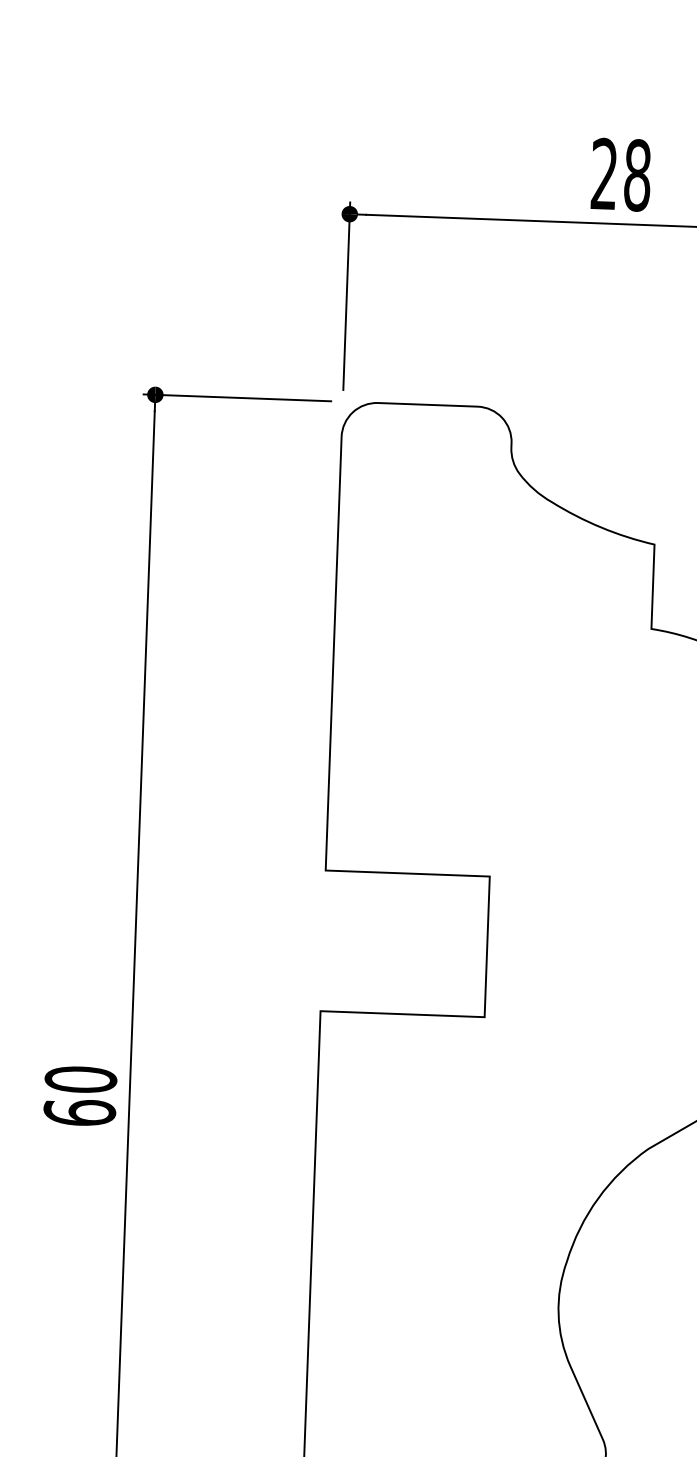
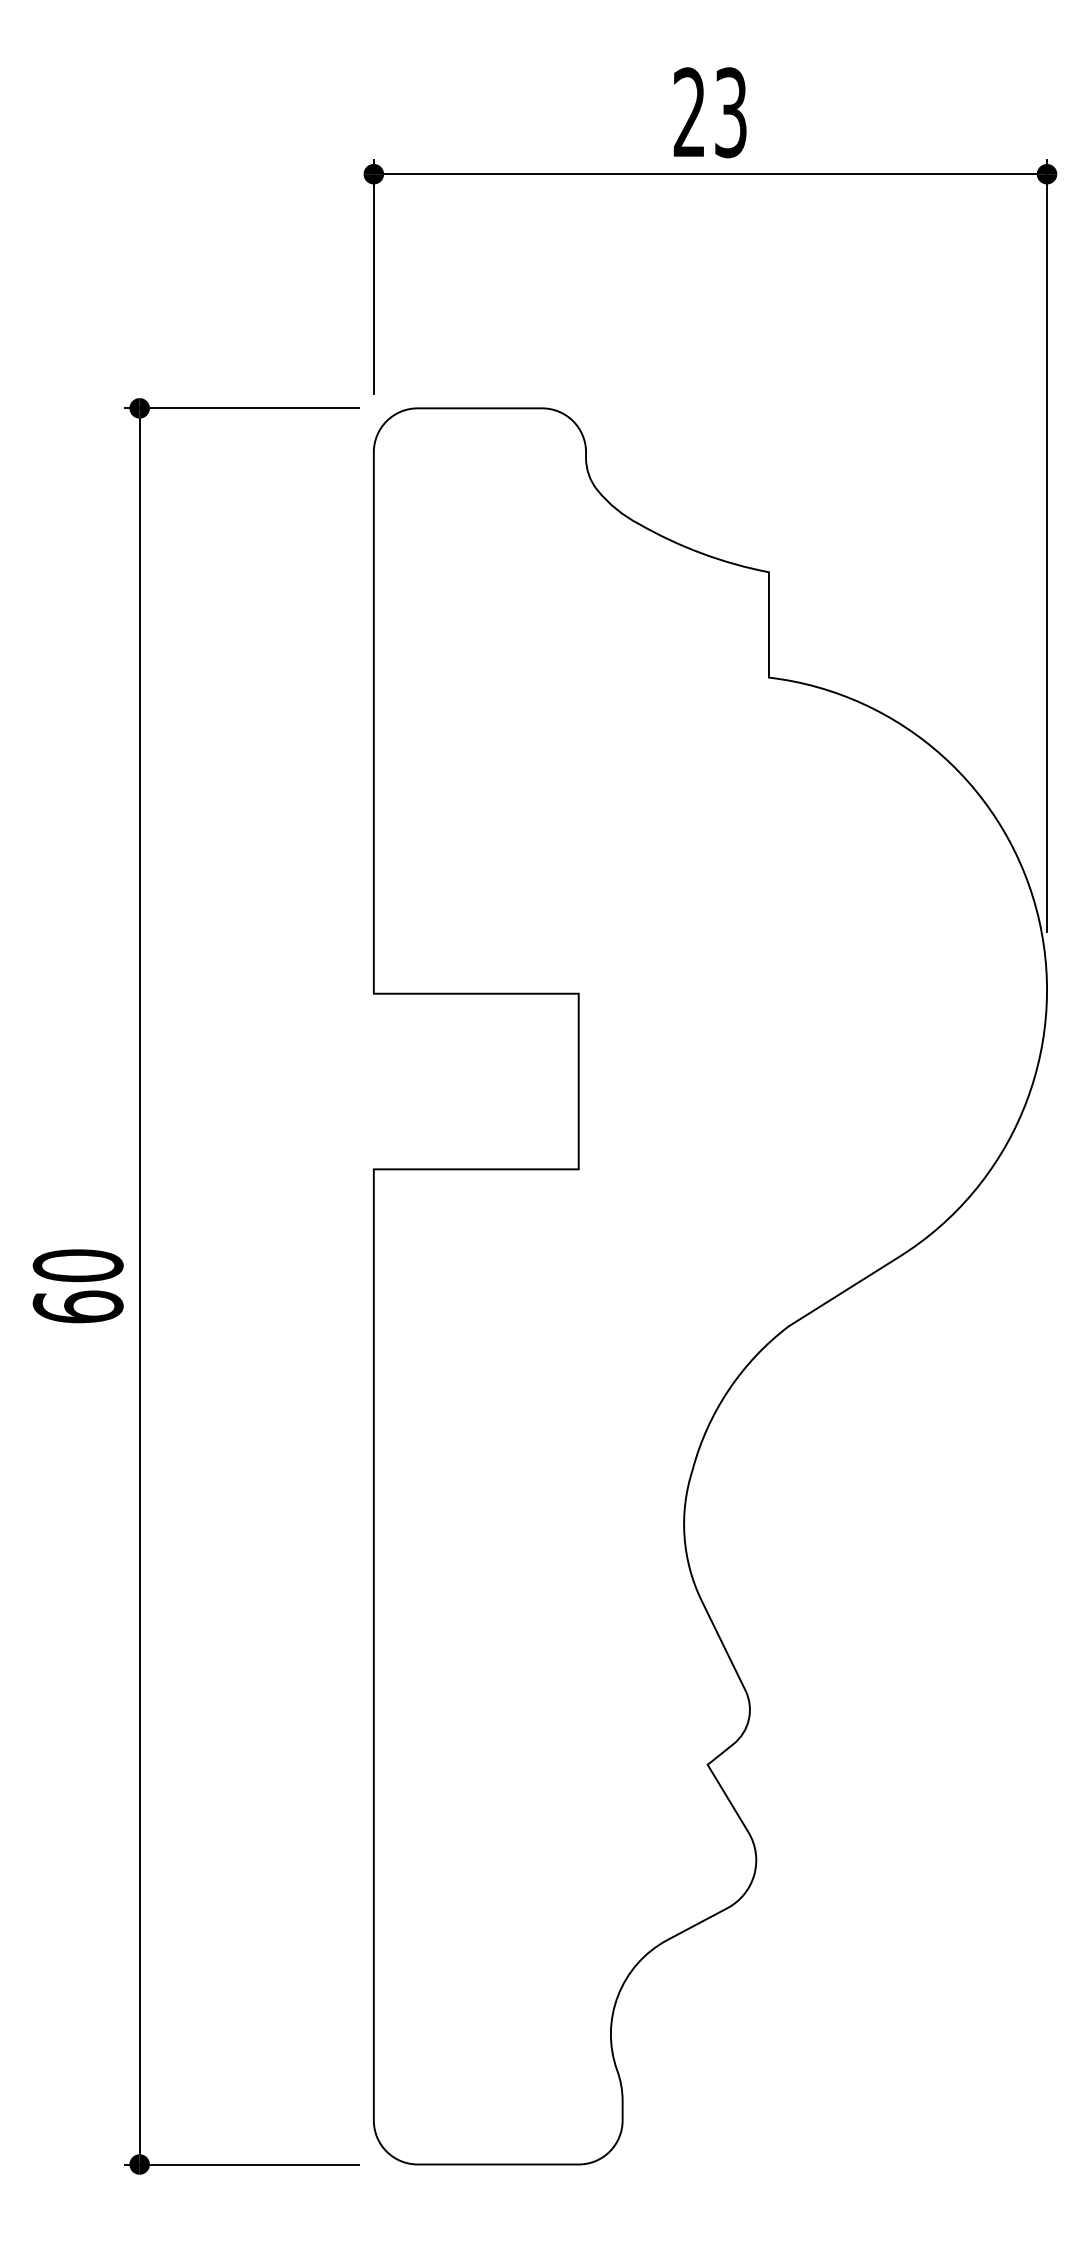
text: (637, 175) -> (730, 112), 28 -> 23

